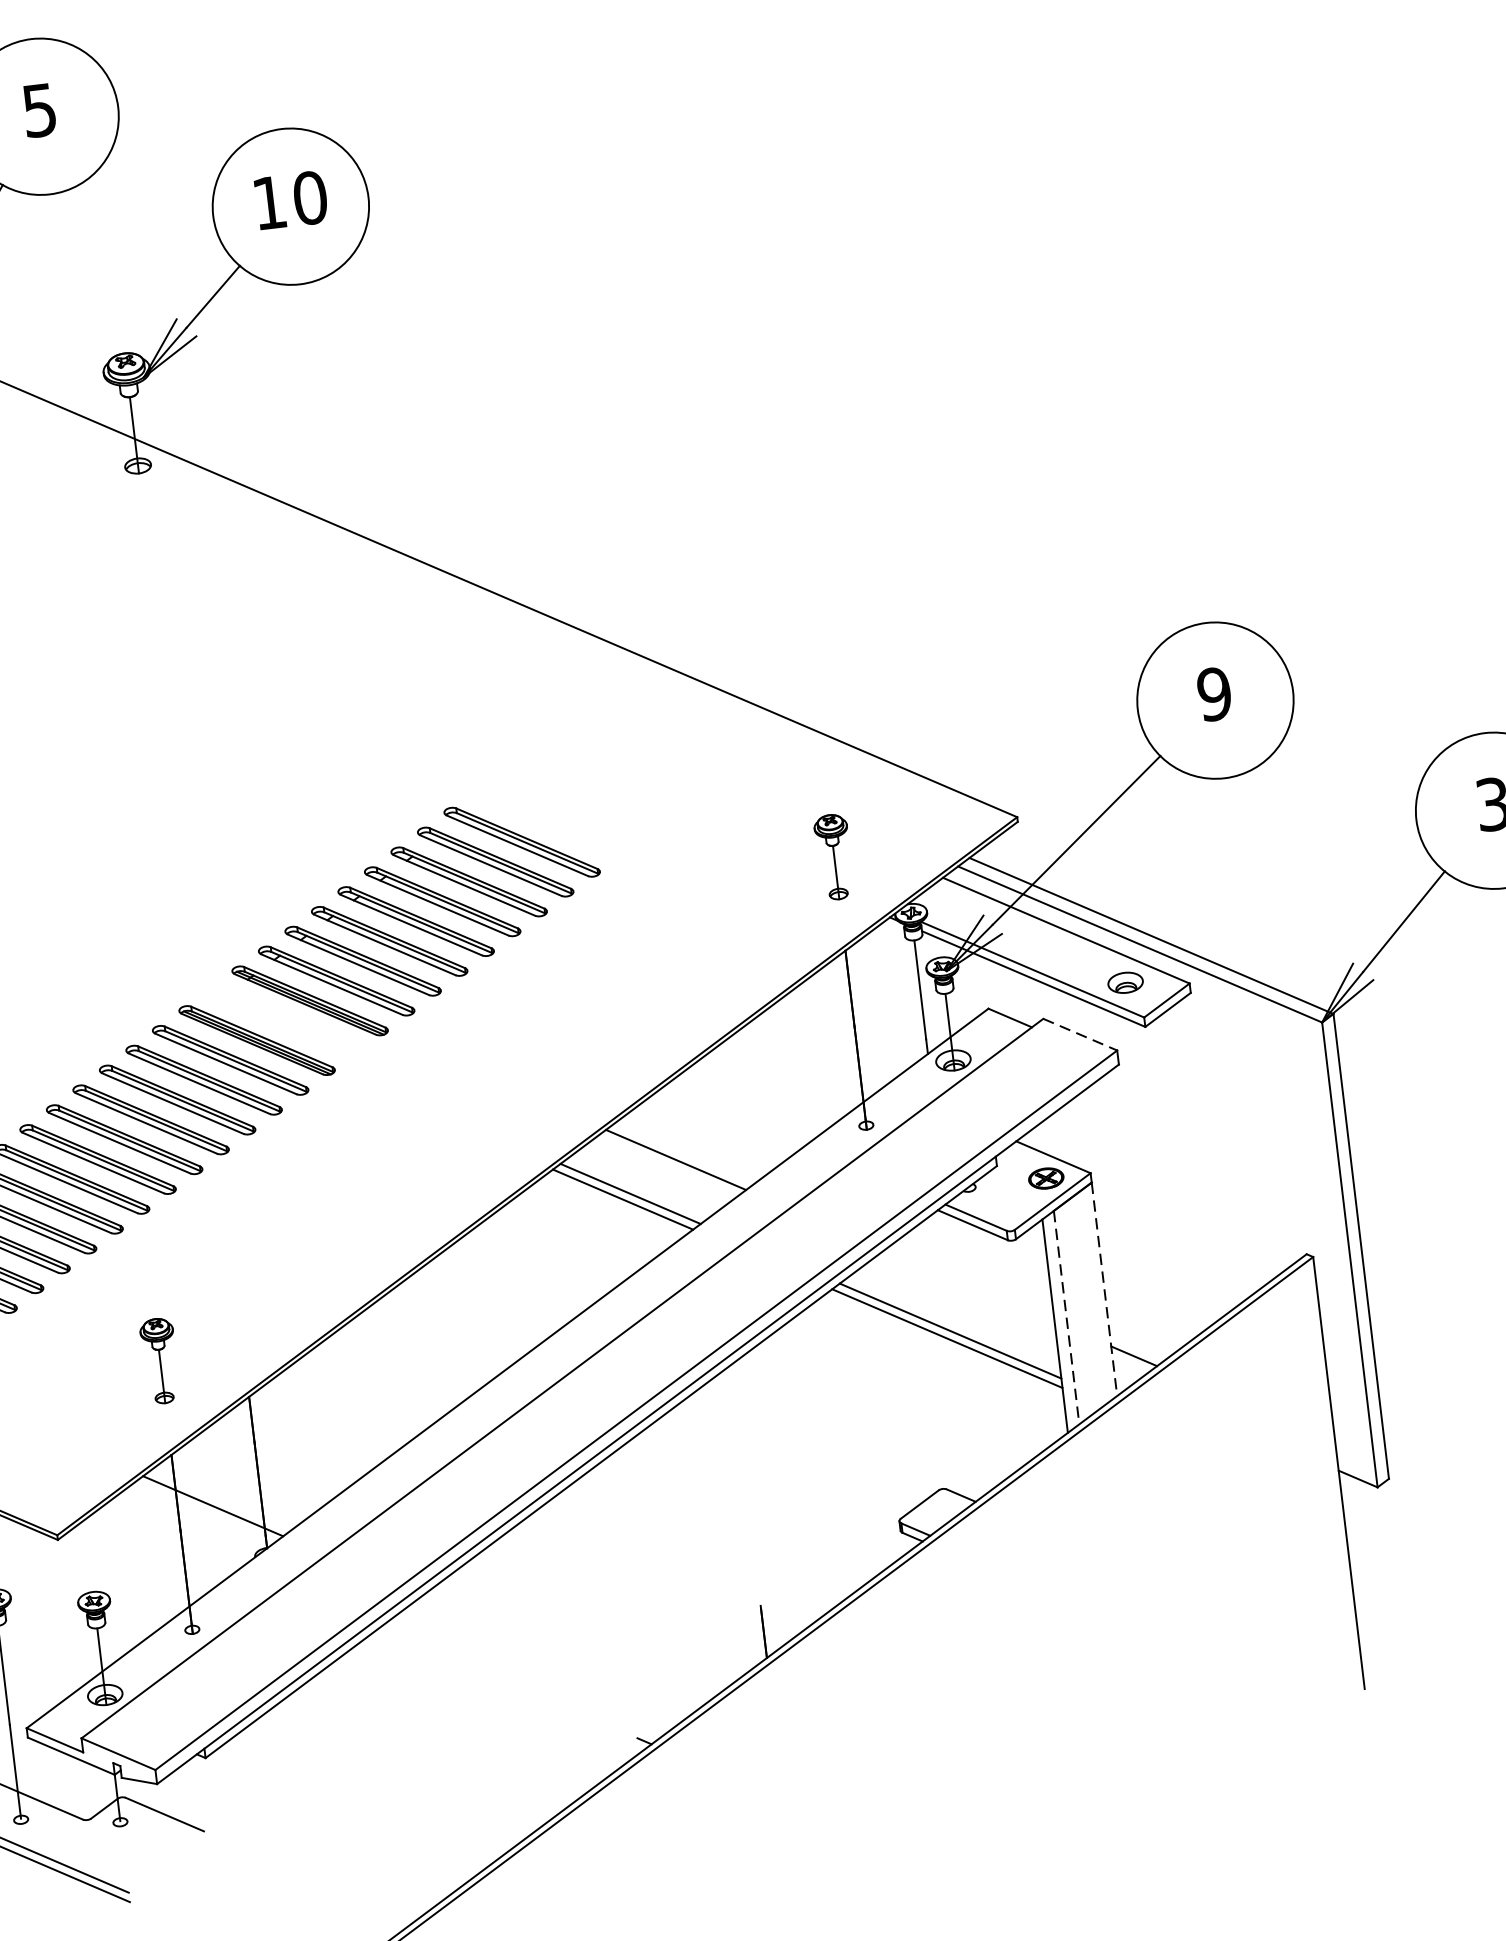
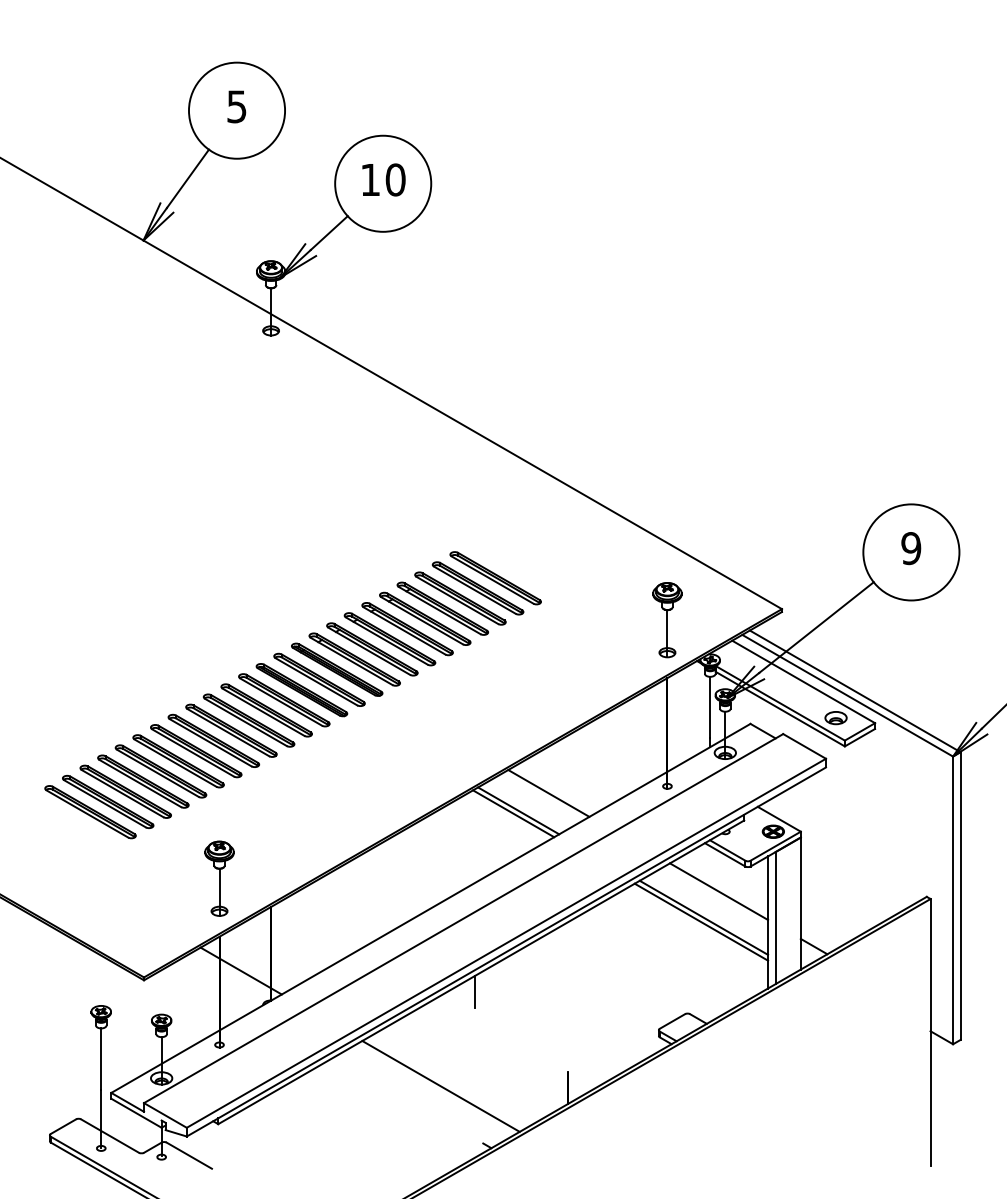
part: (548, 822) -> (495, 578), added
part: (834, 857) -> (667, 620), size x1.43
part: (283, 1020) -> (319, 679), added
line: (1080, 1034) -> (804, 746), dashed -> solid
line: (969, 1285) -> (718, 891), added
line: (1104, 1290) -> (800, 904), dashed -> solid
line: (1066, 1318) -> (775, 918), dashed -> solid
part: (160, 1360) -> (219, 878), size x1.43
line: (594, 1495) -> (474, 992), added
line: (557, 1652) -> (440, 1085), added

